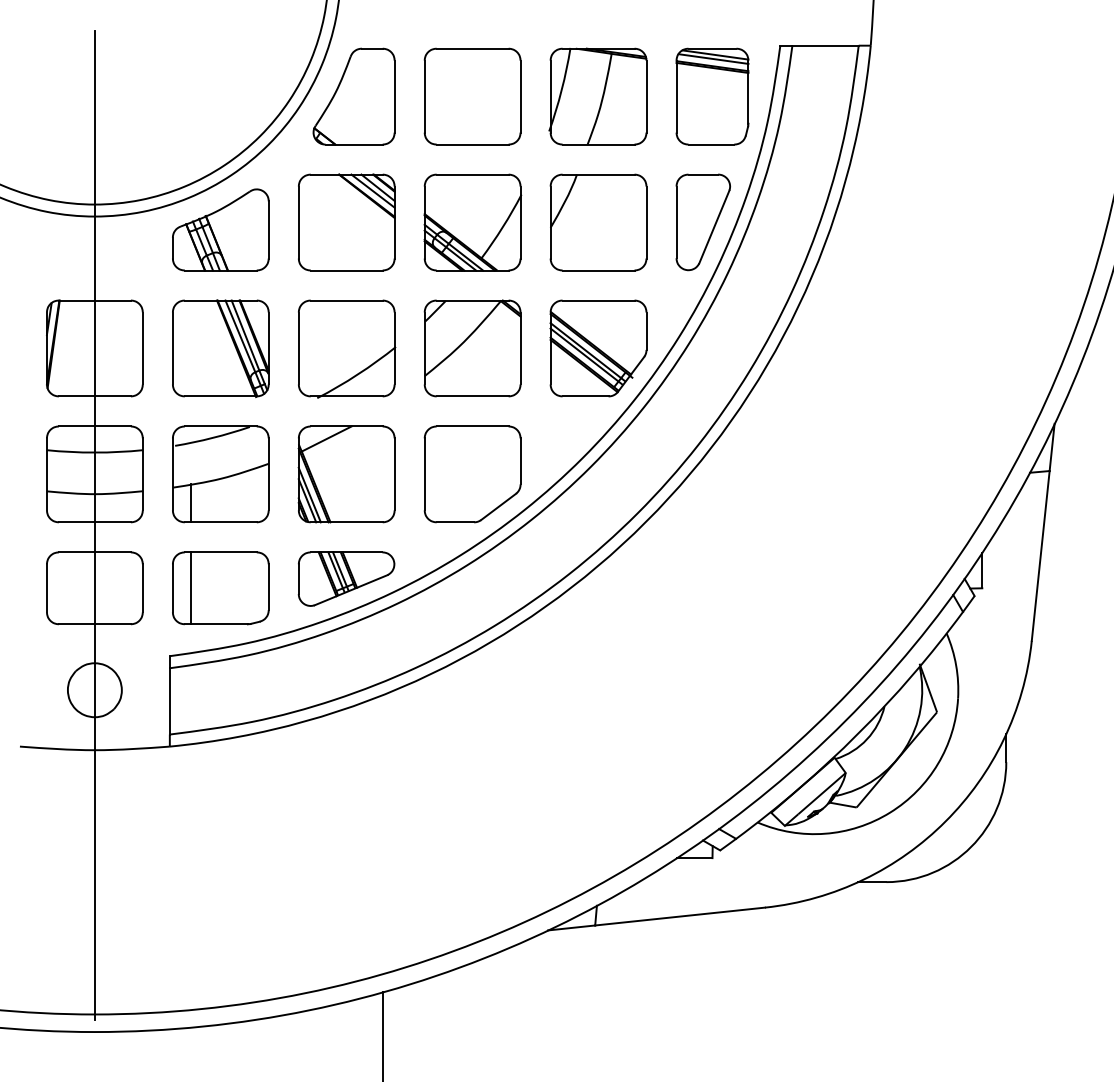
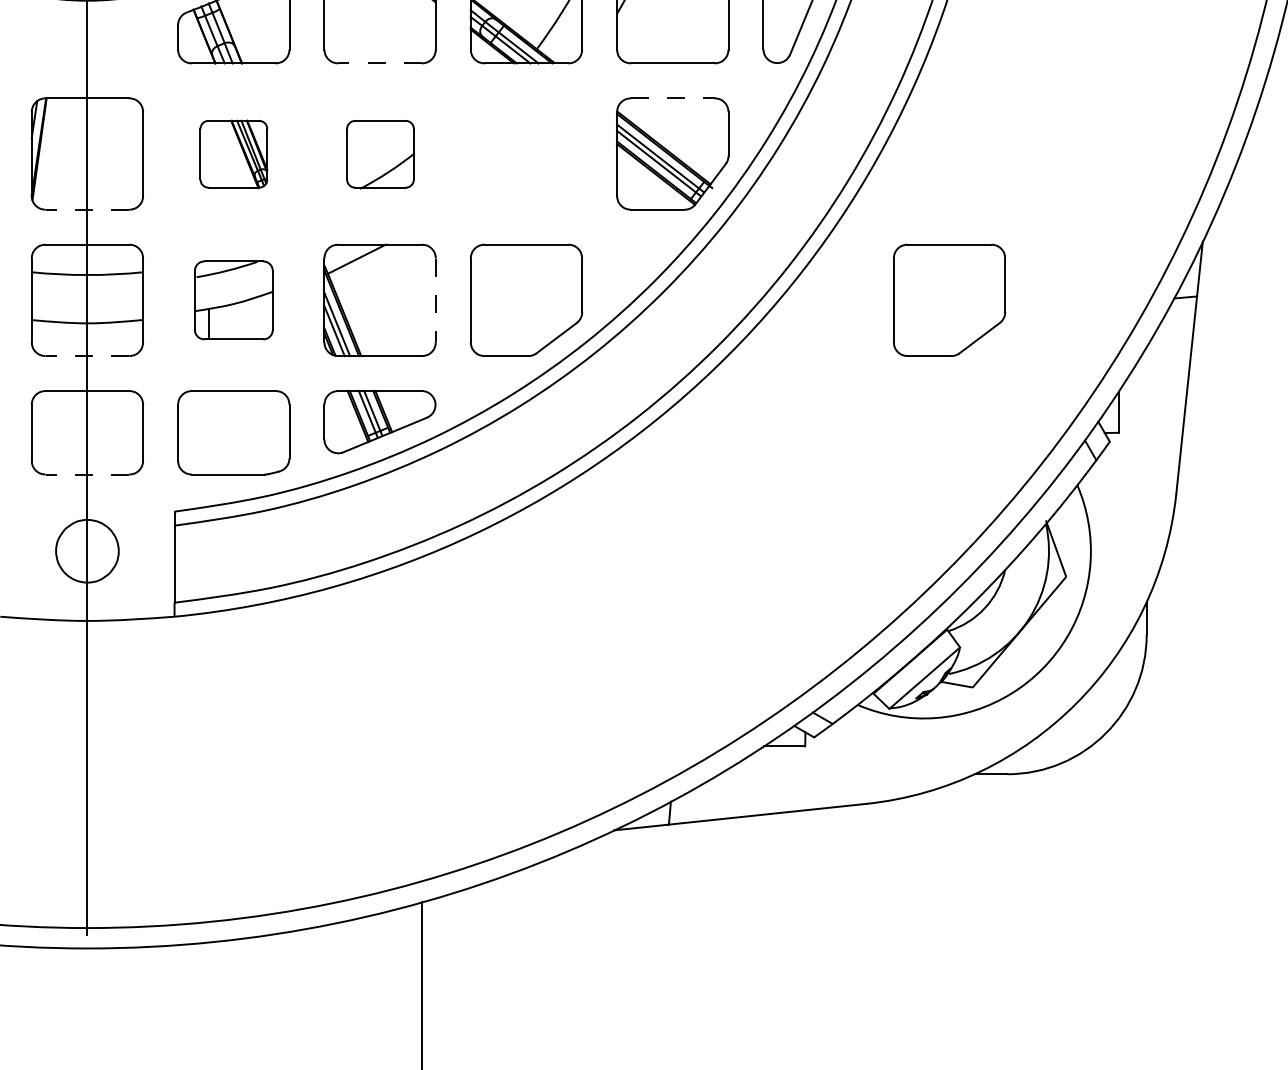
line: (346, 270) -> (379, 63), solid -> dashed
line: (598, 300) -> (672, 98), solid -> dashed
part: (220, 348) -> (233, 154), size x0.6
part: (347, 348) -> (381, 154), size x0.6
part: (472, 348) -> (526, 154), removed
line: (94, 396) -> (86, 209), solid -> dashed
part: (220, 474) -> (233, 300), size x0.7
line: (394, 474) -> (435, 300), solid -> dashed
part: (836, 474) -> (949, 300), added
line: (94, 522) -> (86, 356), solid -> dashed
line: (190, 588) -> (198, 432), removed
line: (94, 624) -> (86, 474), solid -> dashed

